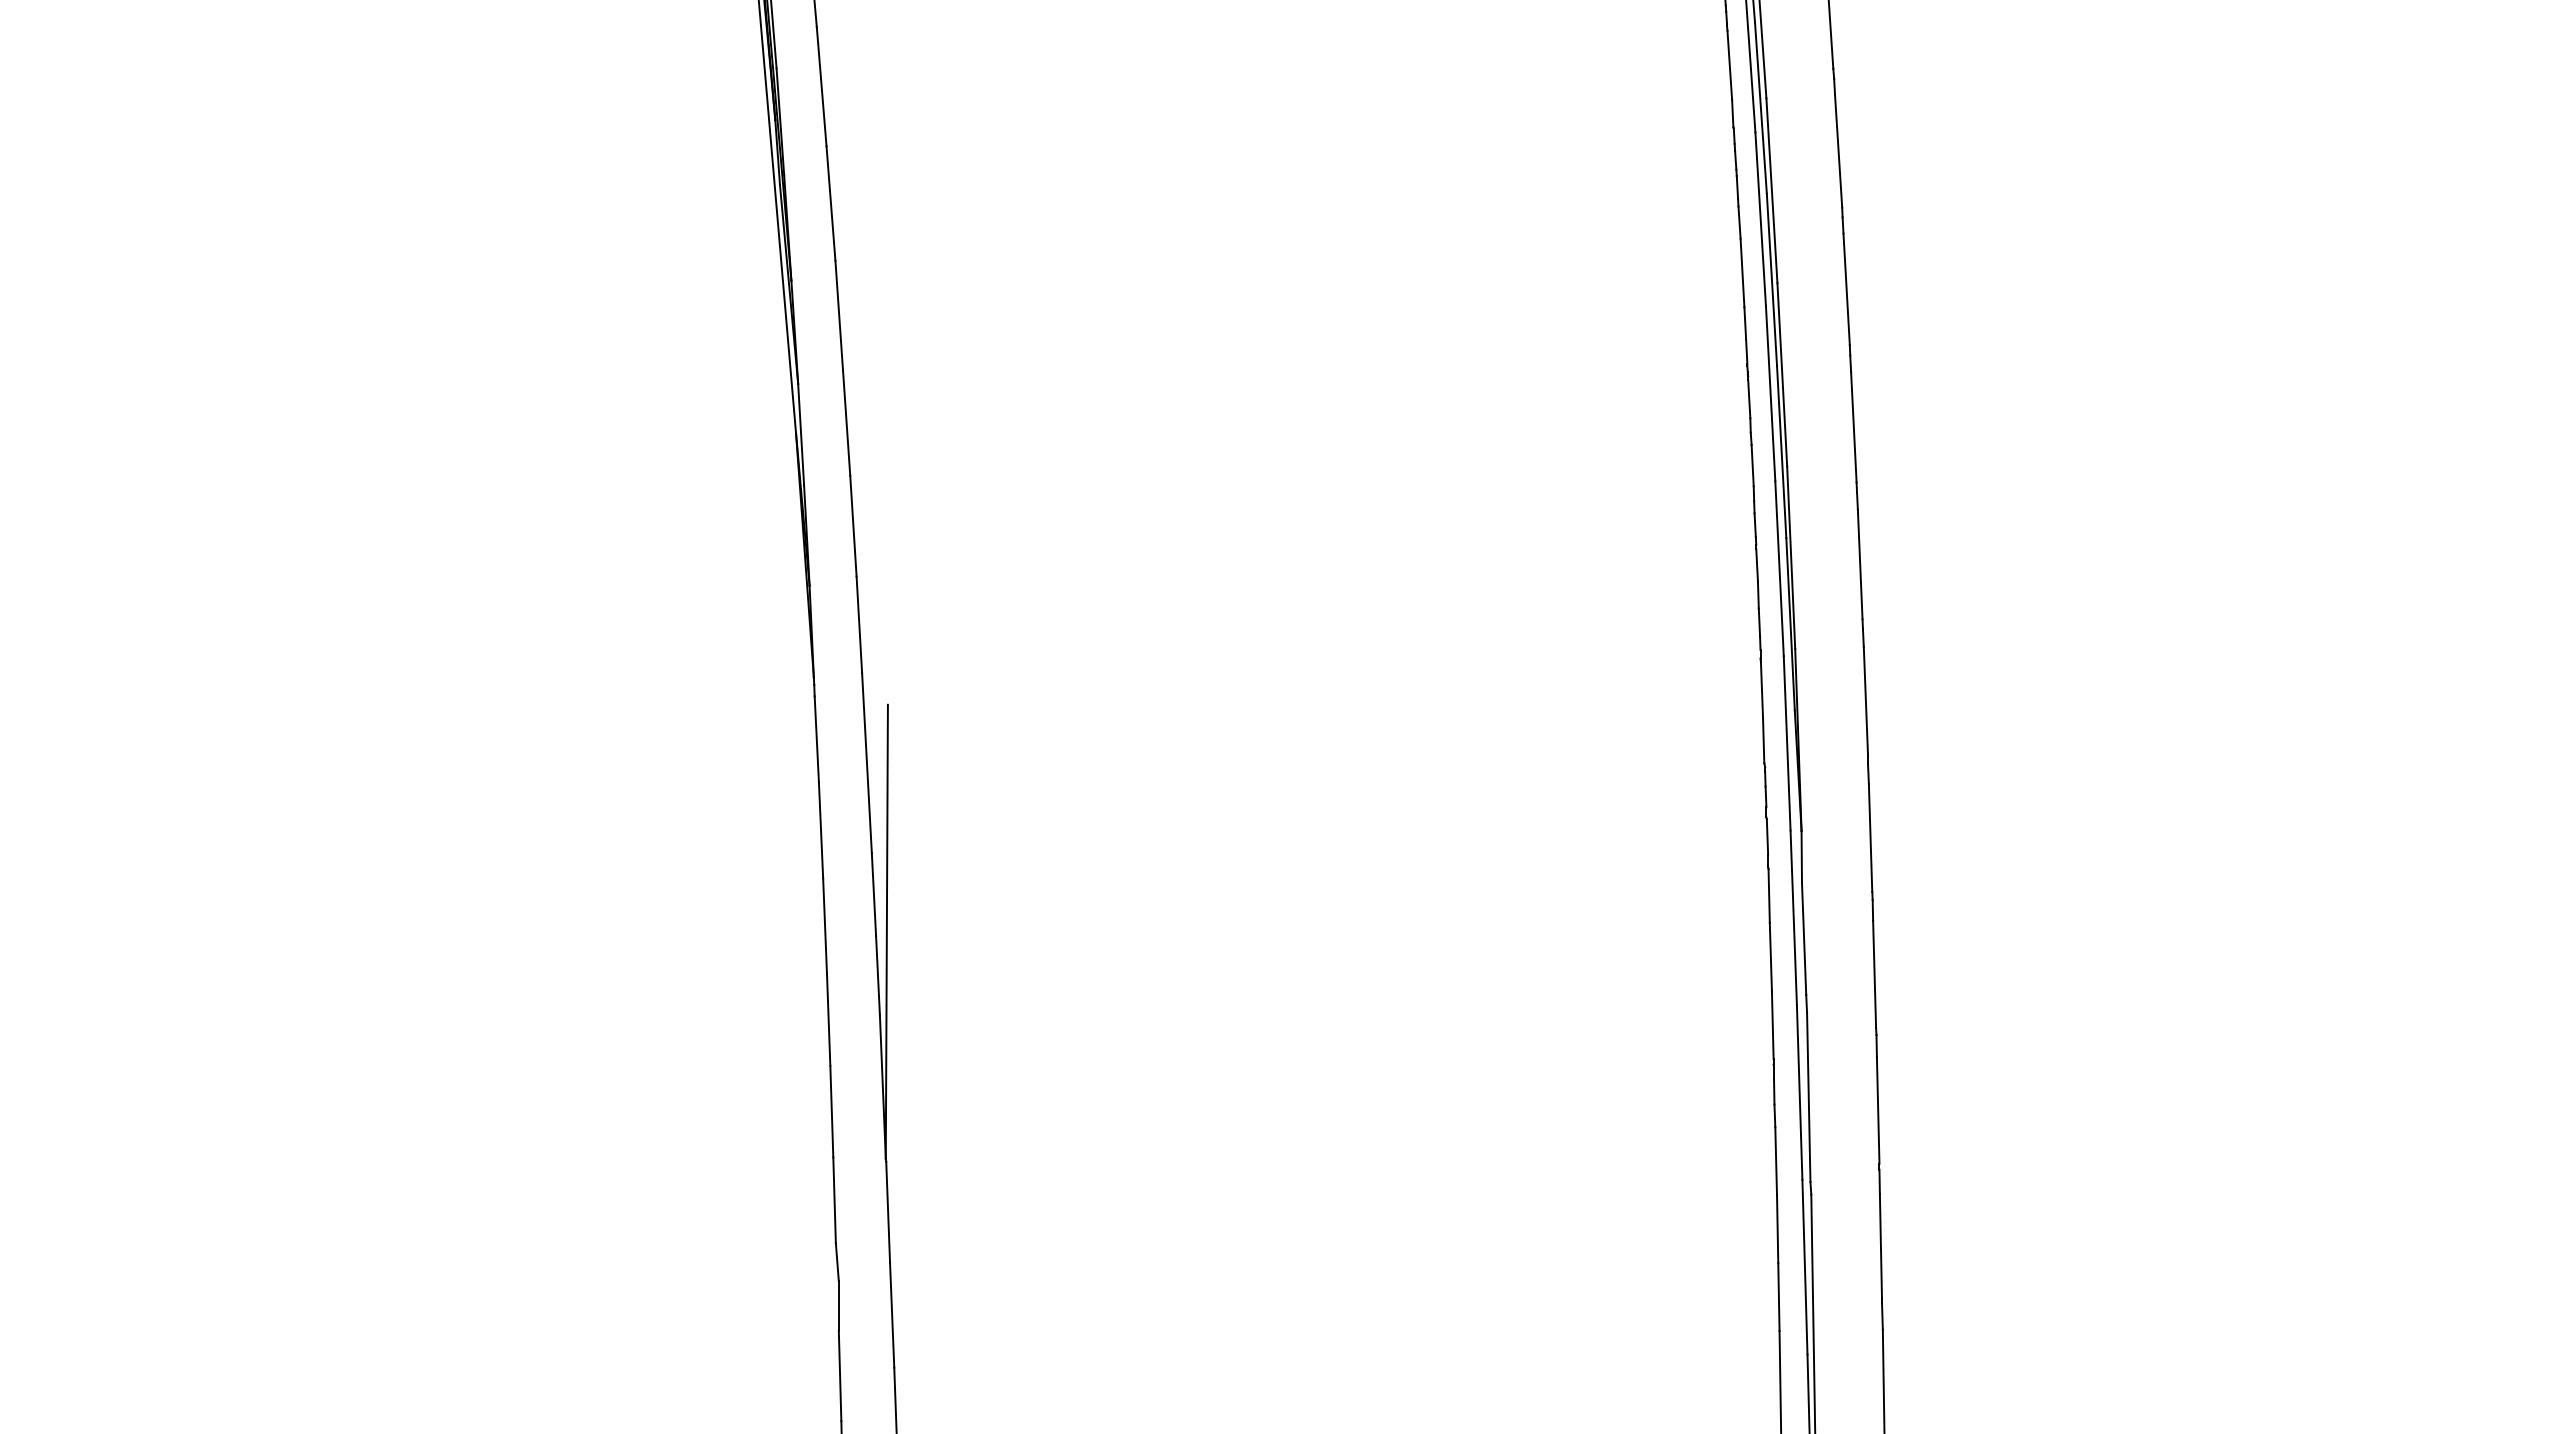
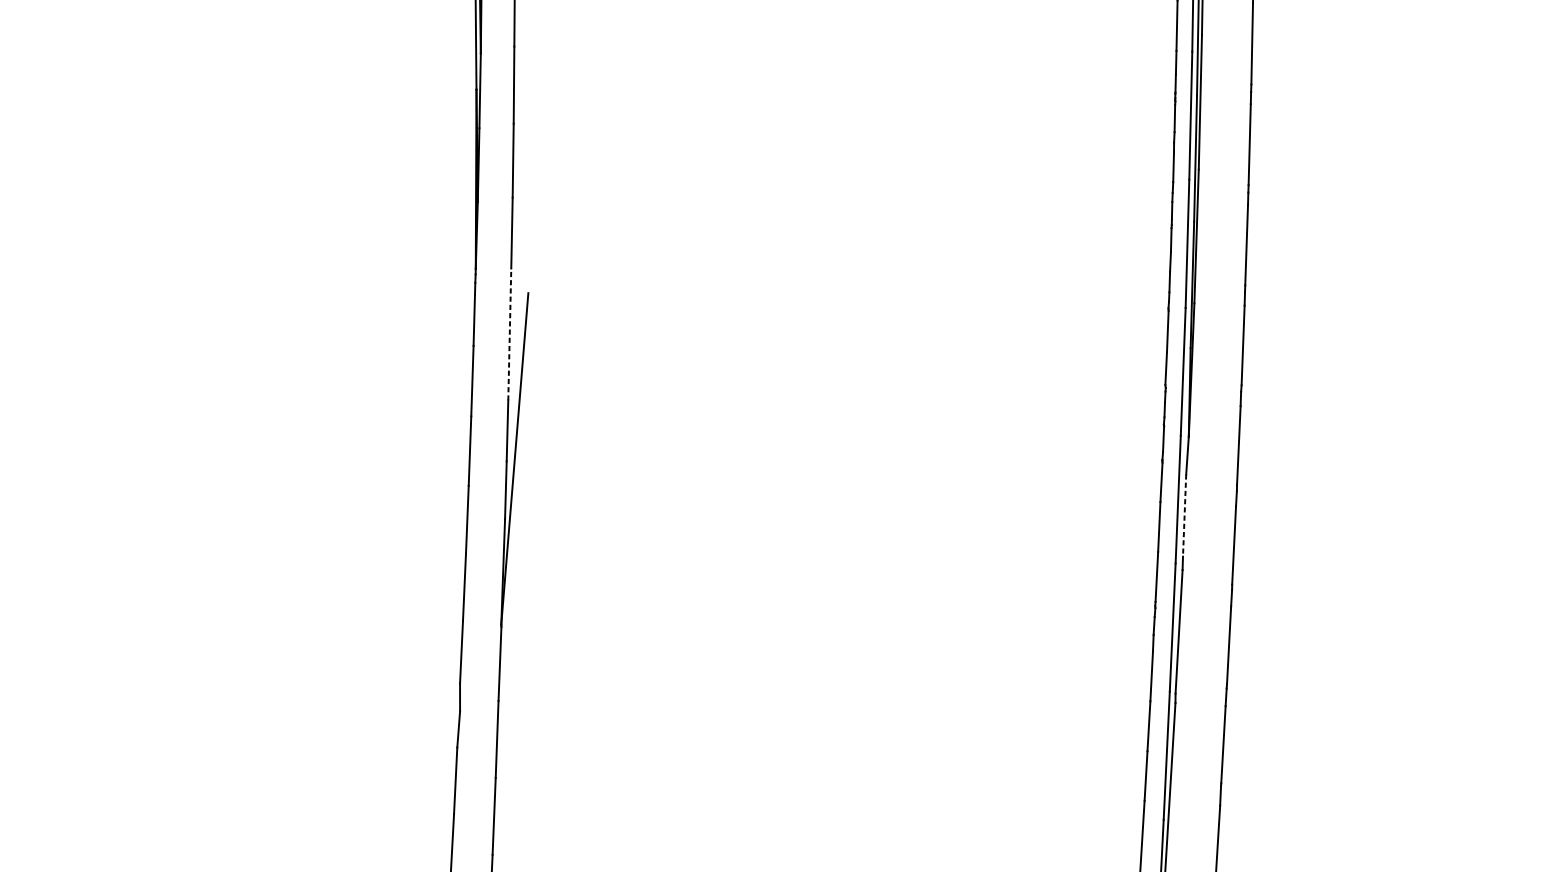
line: (866, 762) -> (509, 334), solid -> dashed
line: (1804, 939) -> (1184, 516), solid -> dashed

